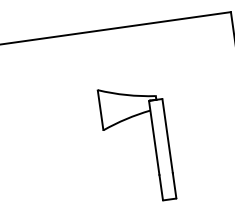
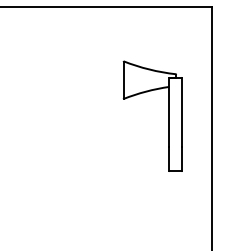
part: (153, 141) -> (168, 115), moved

